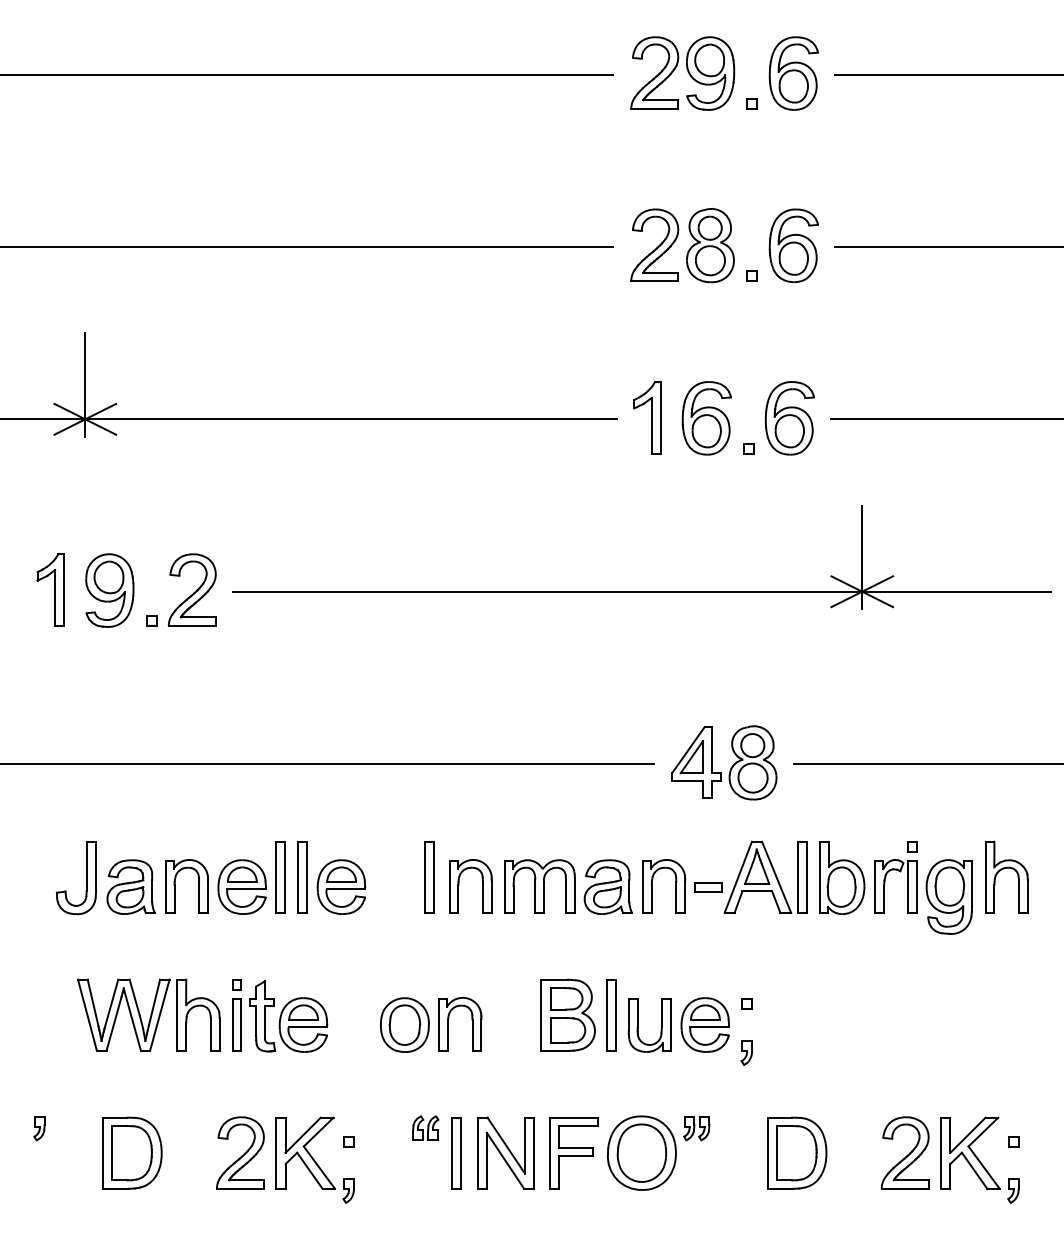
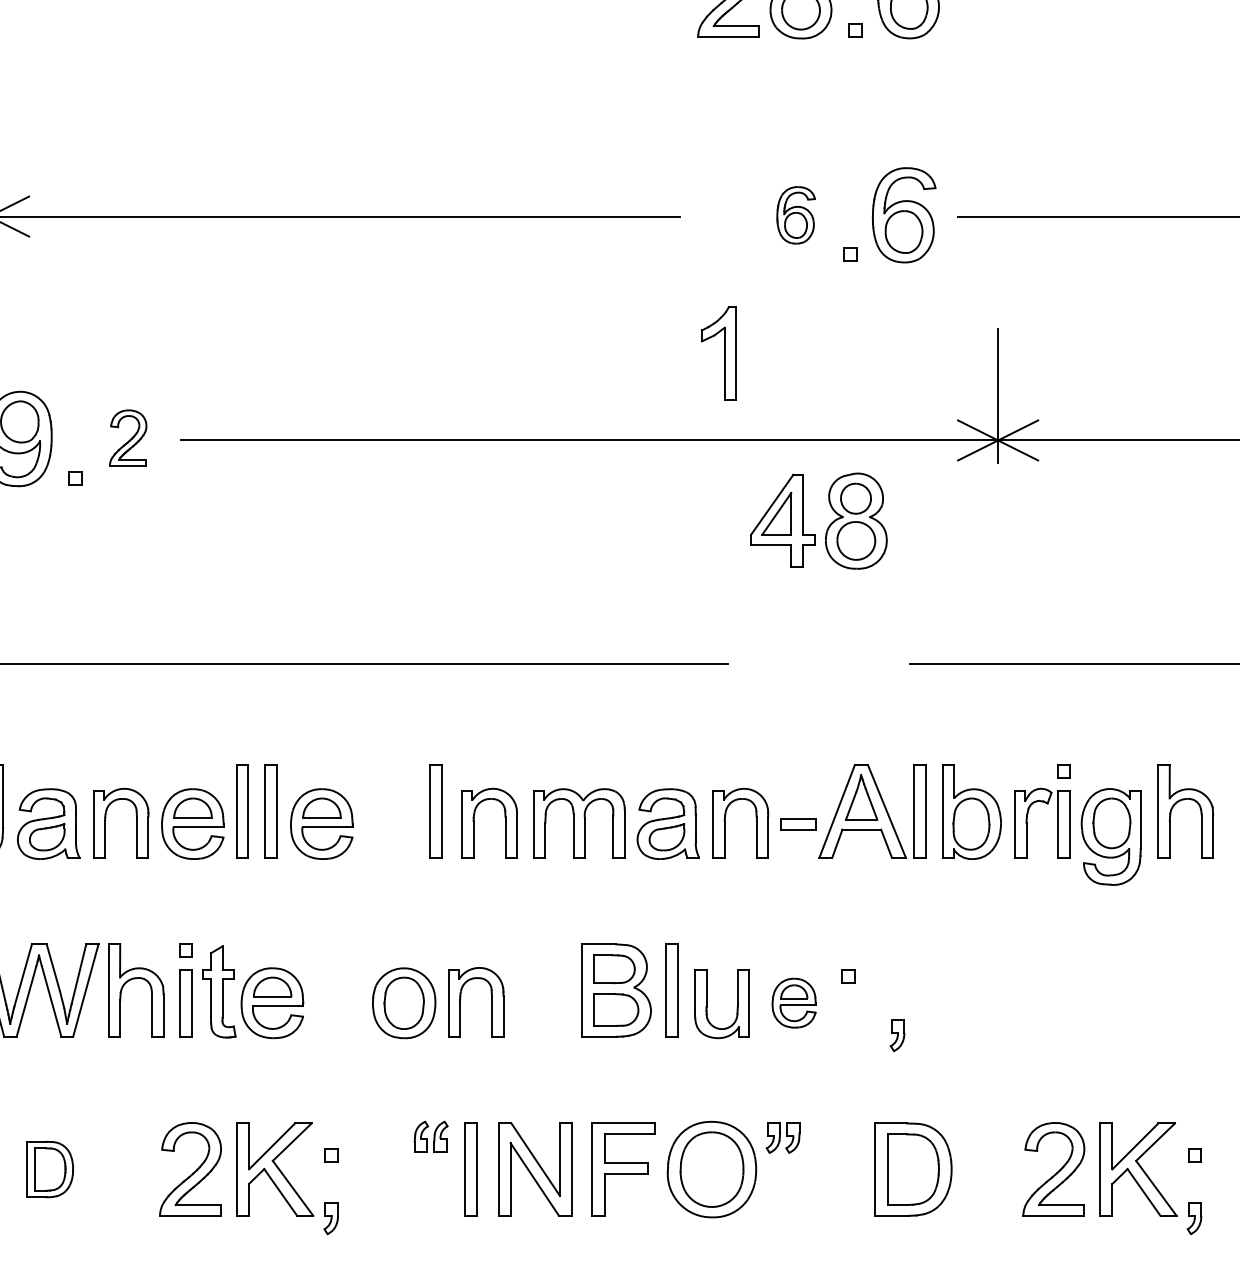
part: (647, 417) -> (719, 353), moved
part: (706, 418) -> (795, 215), size x0.6
part: (192, 589) -> (128, 437), size x0.6
part: (731, 766) -> (828, 525), moved
part: (704, 1024) -> (793, 1002), size x0.7
part: (746, 1052) -> (897, 1034), moved
part: (132, 1152) -> (50, 1168), size x0.6

